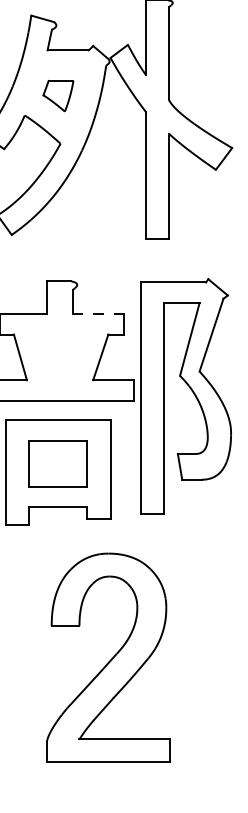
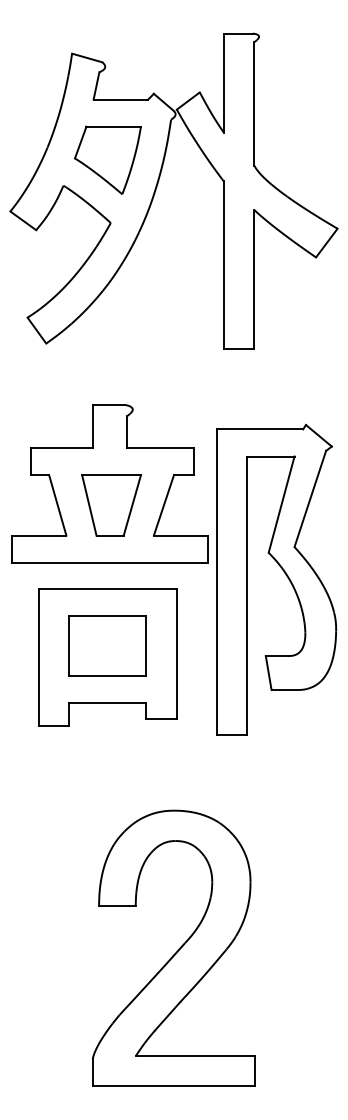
part: (58, 95) -> (107, 159), size x1.67
line: (98, 314) -> (160, 448), dashed -> solid
part: (61, 357) -> (111, 505), added
part: (192, 391) -> (284, 573), moved
part: (108, 657) -> (173, 947), moved

